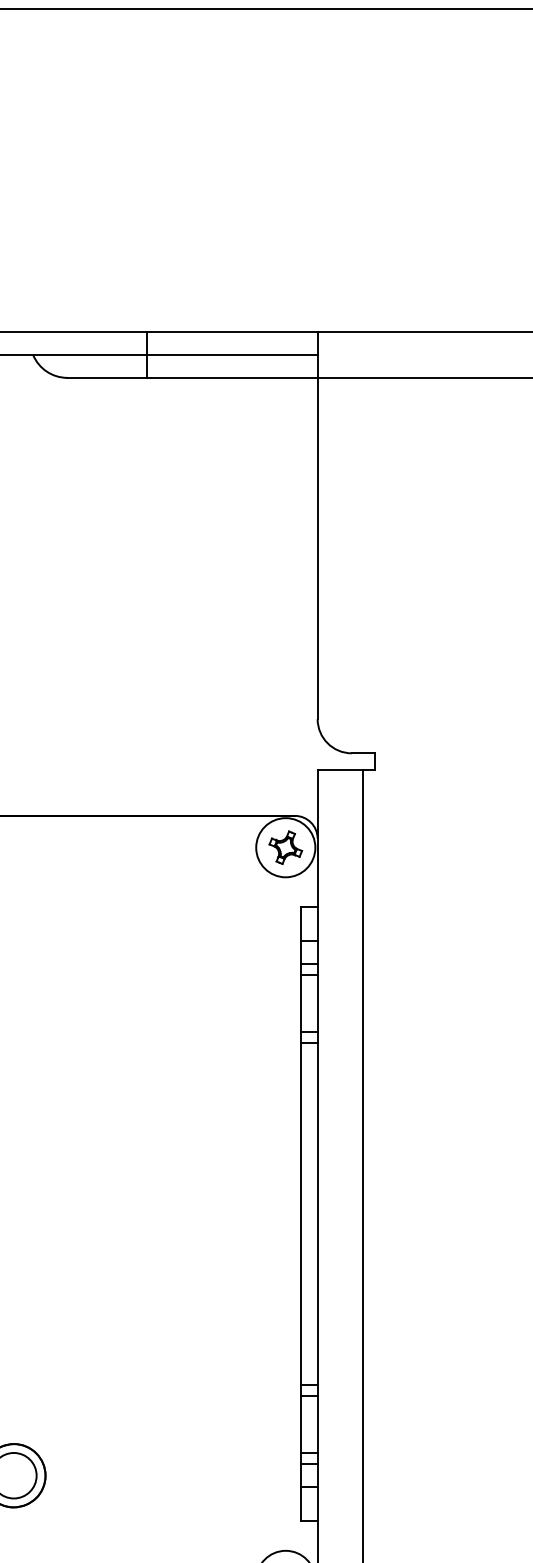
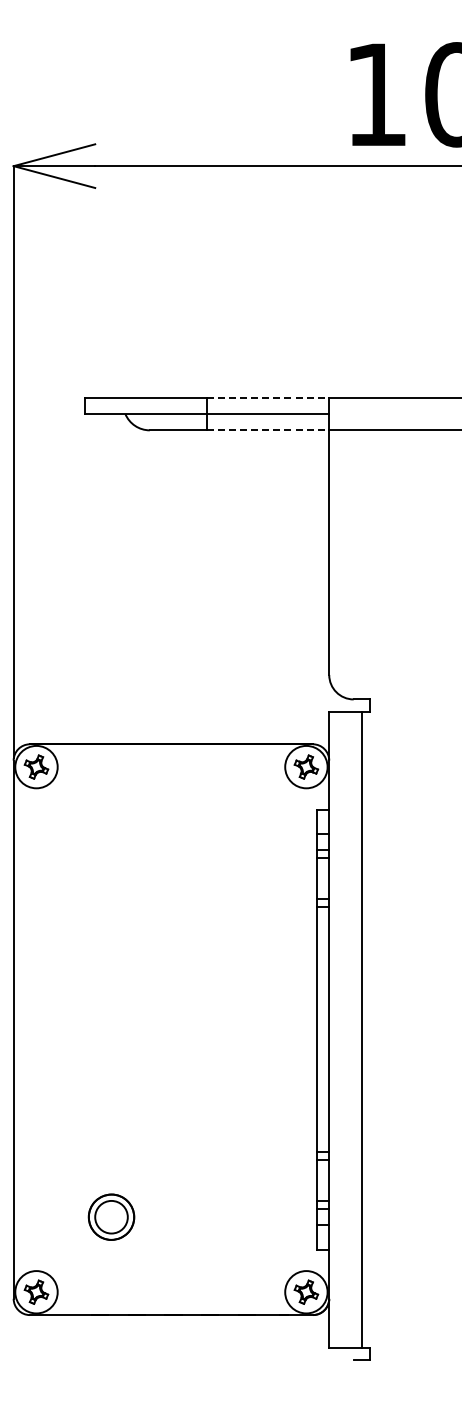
line: (232, 332) -> (268, 397), solid -> dashed
line: (232, 378) -> (268, 430), solid -> dashed

